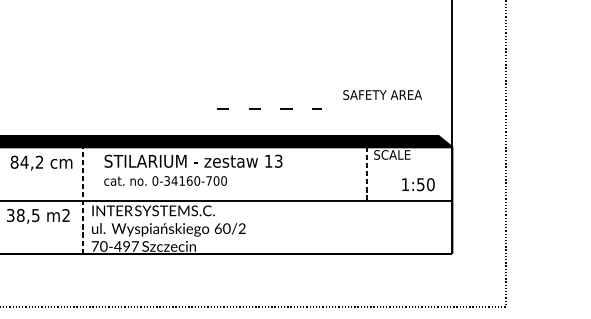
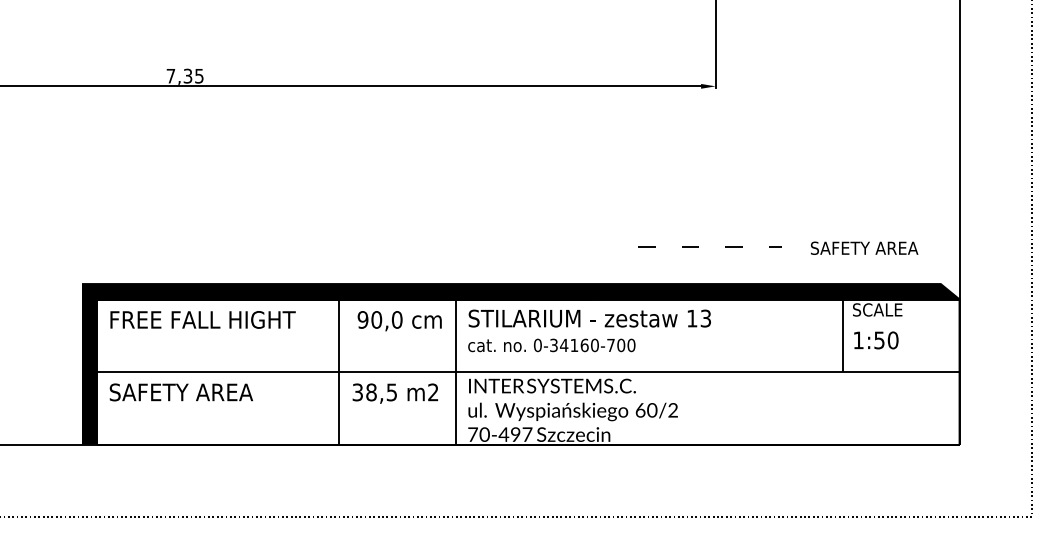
text: (382, 94) -> (864, 247), moved
text: (26, 161) -> (379, 319), 84,2 -> 90,0
text: (193, 170) -> (589, 330), moved
line: (367, 173) -> (843, 335), dashed -> solid
text: (418, 184) -> (876, 340), moved
line: (82, 200) -> (455, 371), dashed -> solid

